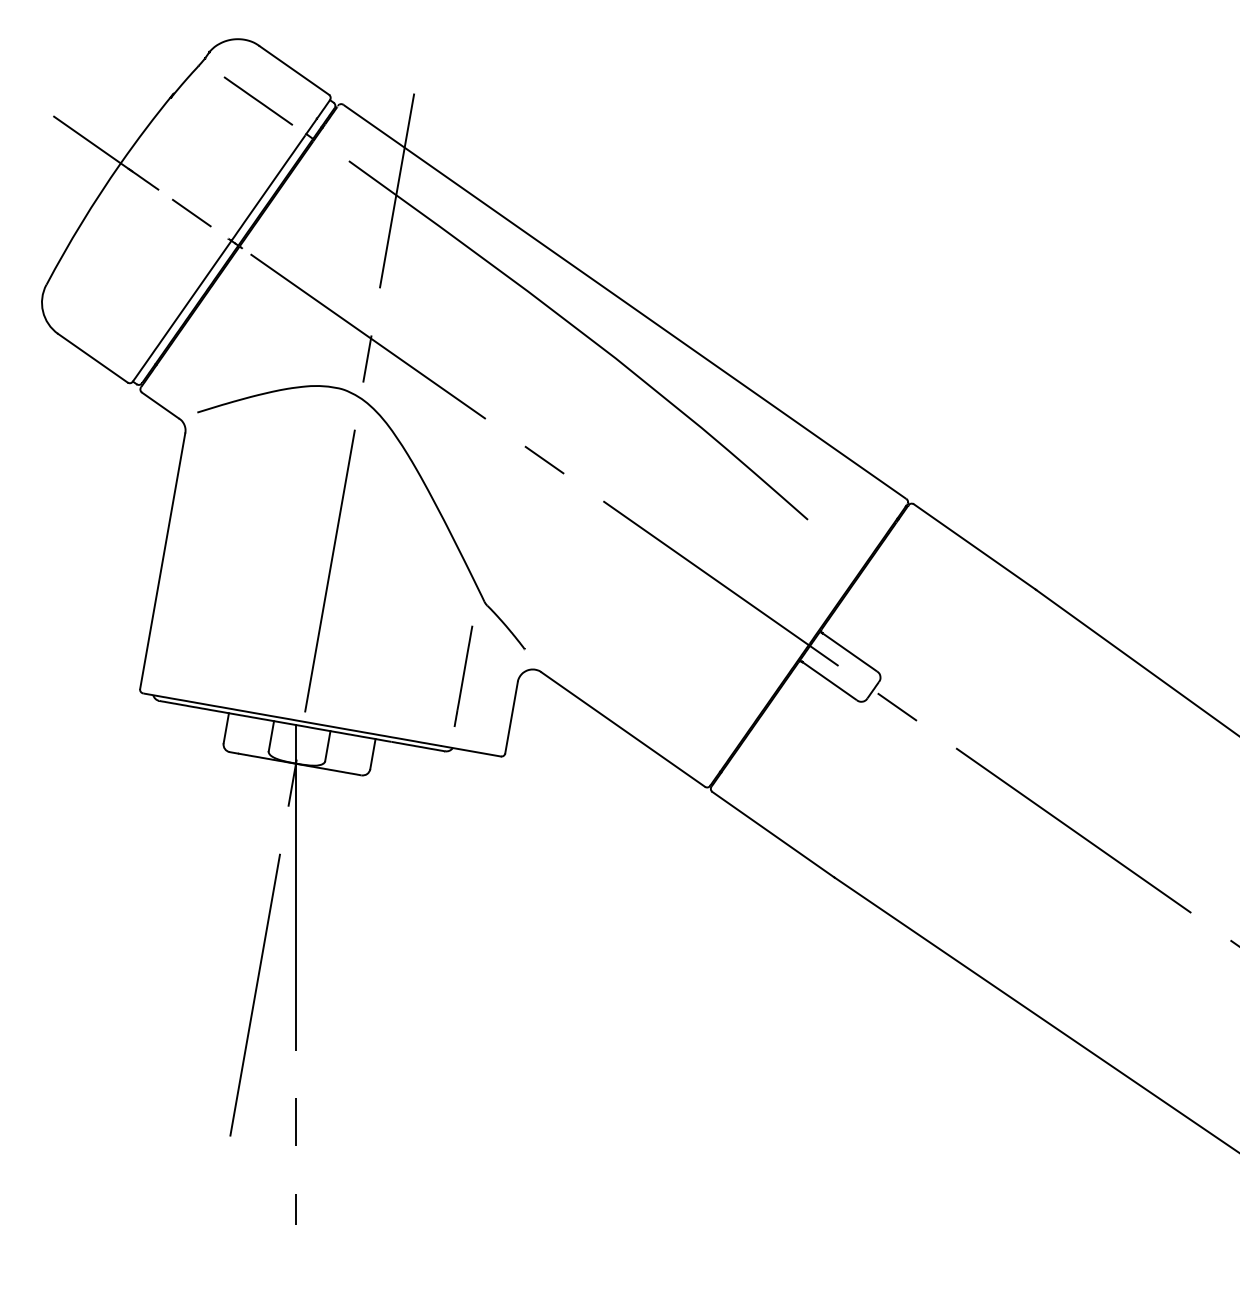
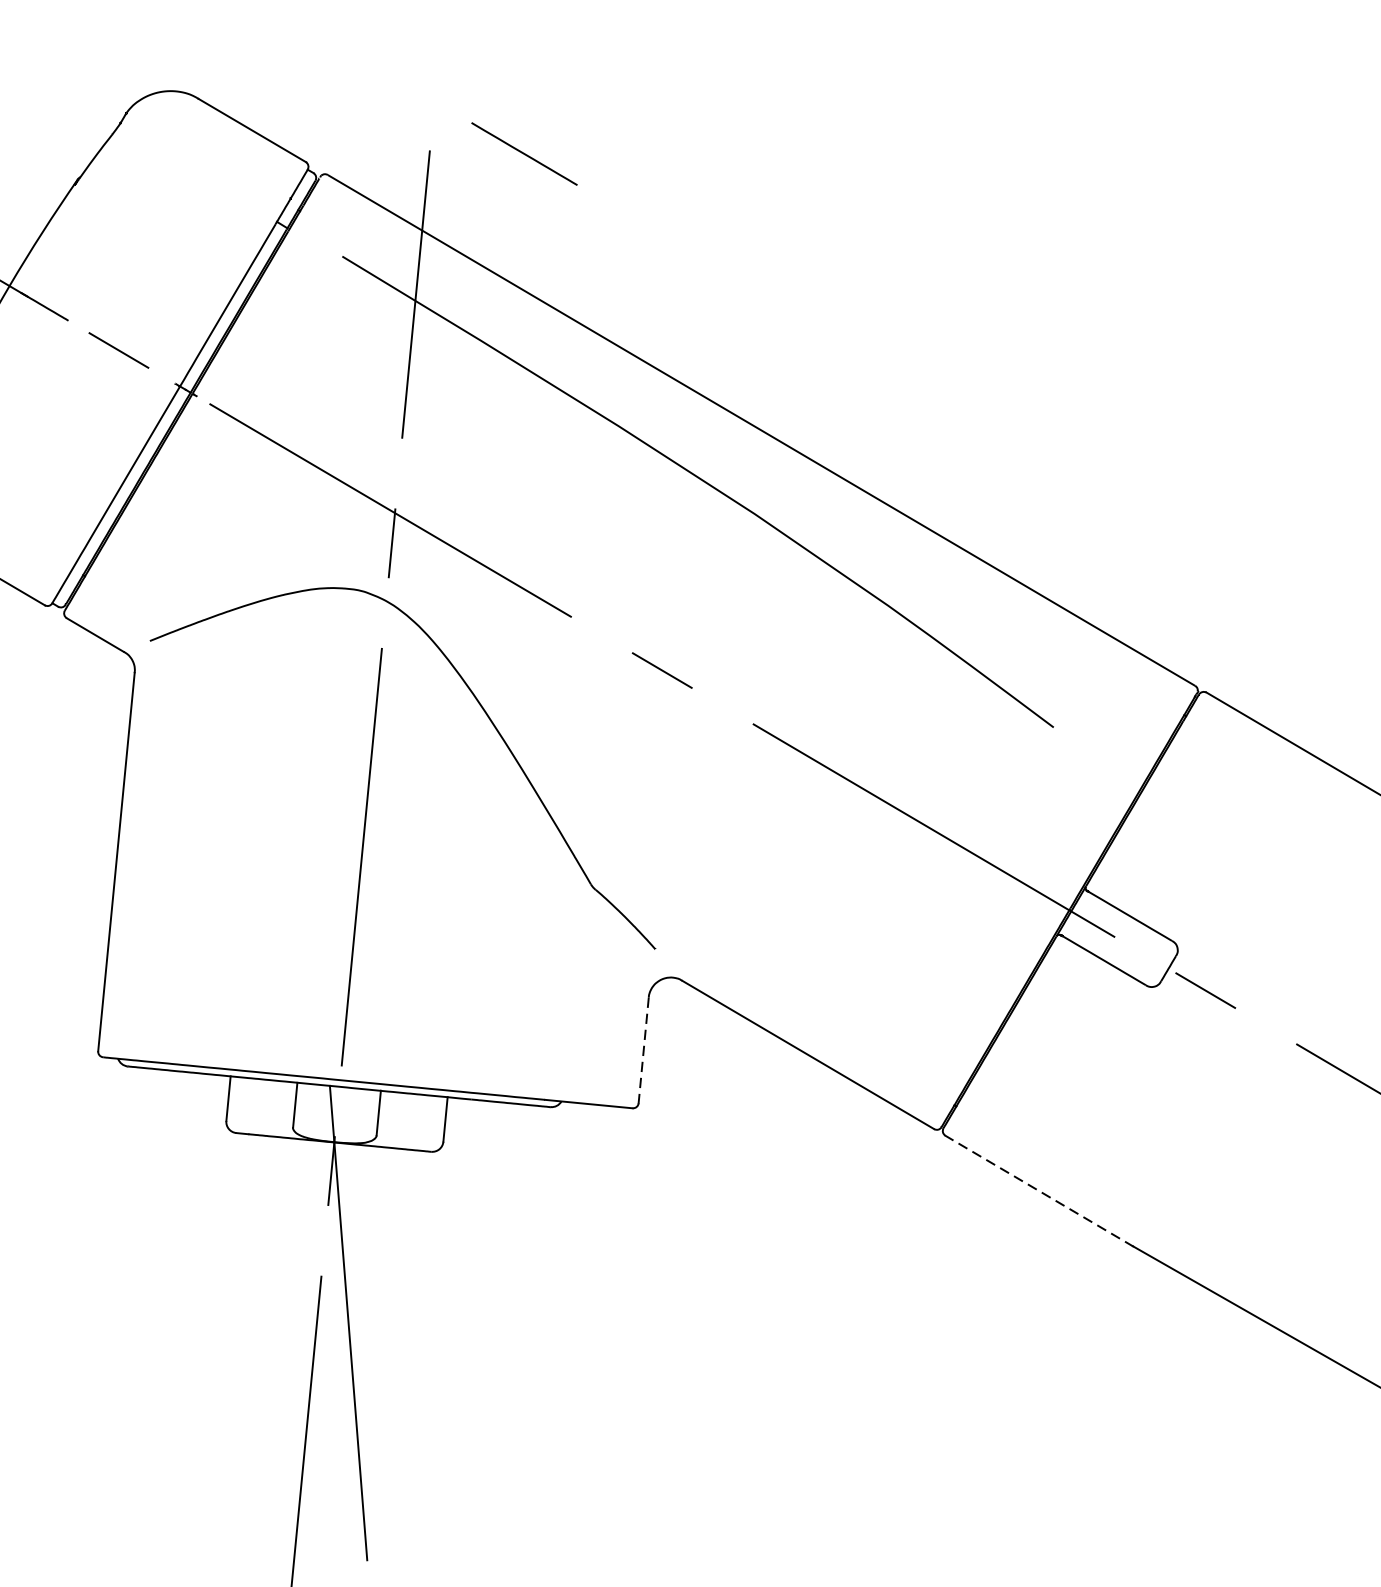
line: (258, 100) -> (524, 153), moved
line: (463, 675) -> (568, 994), removed
line: (511, 718) -> (643, 1051), solid -> dashed
line: (773, 834) -> (1039, 1190), solid -> dashed

